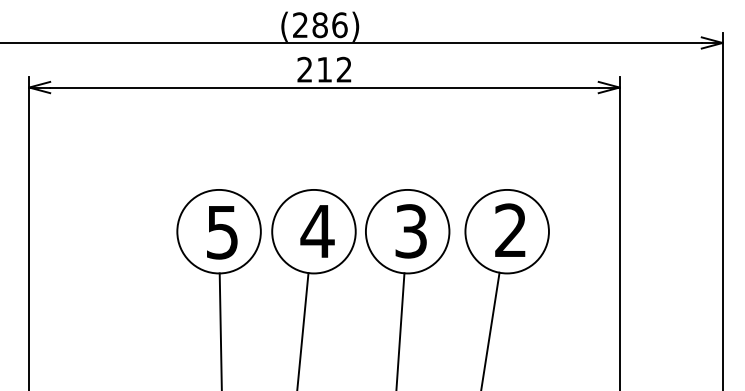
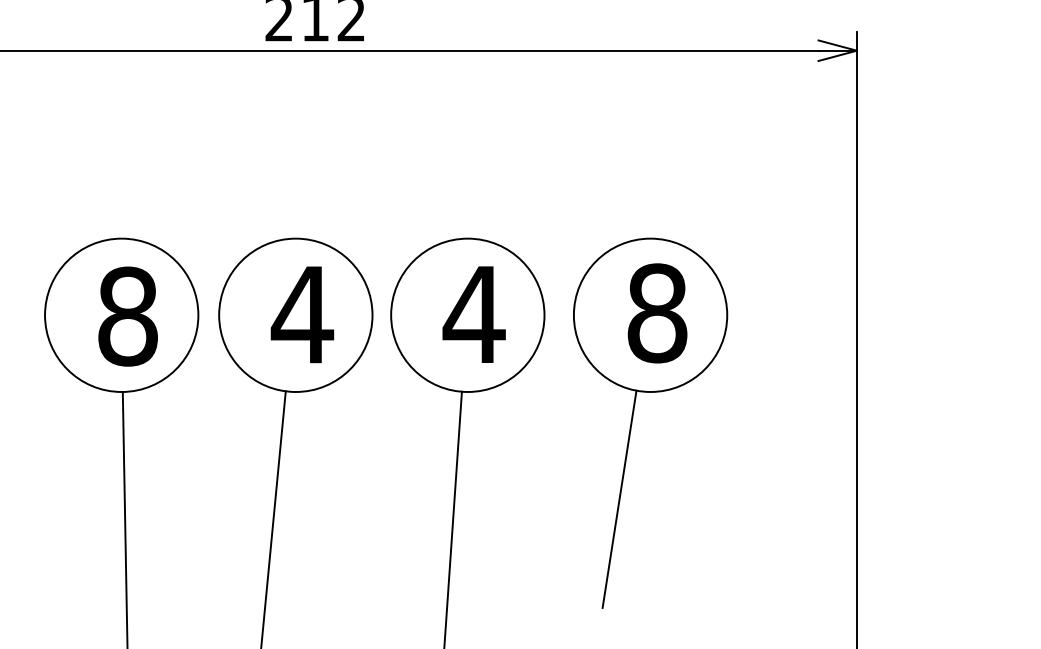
text: (510, 230) -> (656, 313), 2 -> 8
text: (410, 231) -> (473, 314), 3 -> 4
text: (222, 232) -> (127, 316), 5 -> 8

